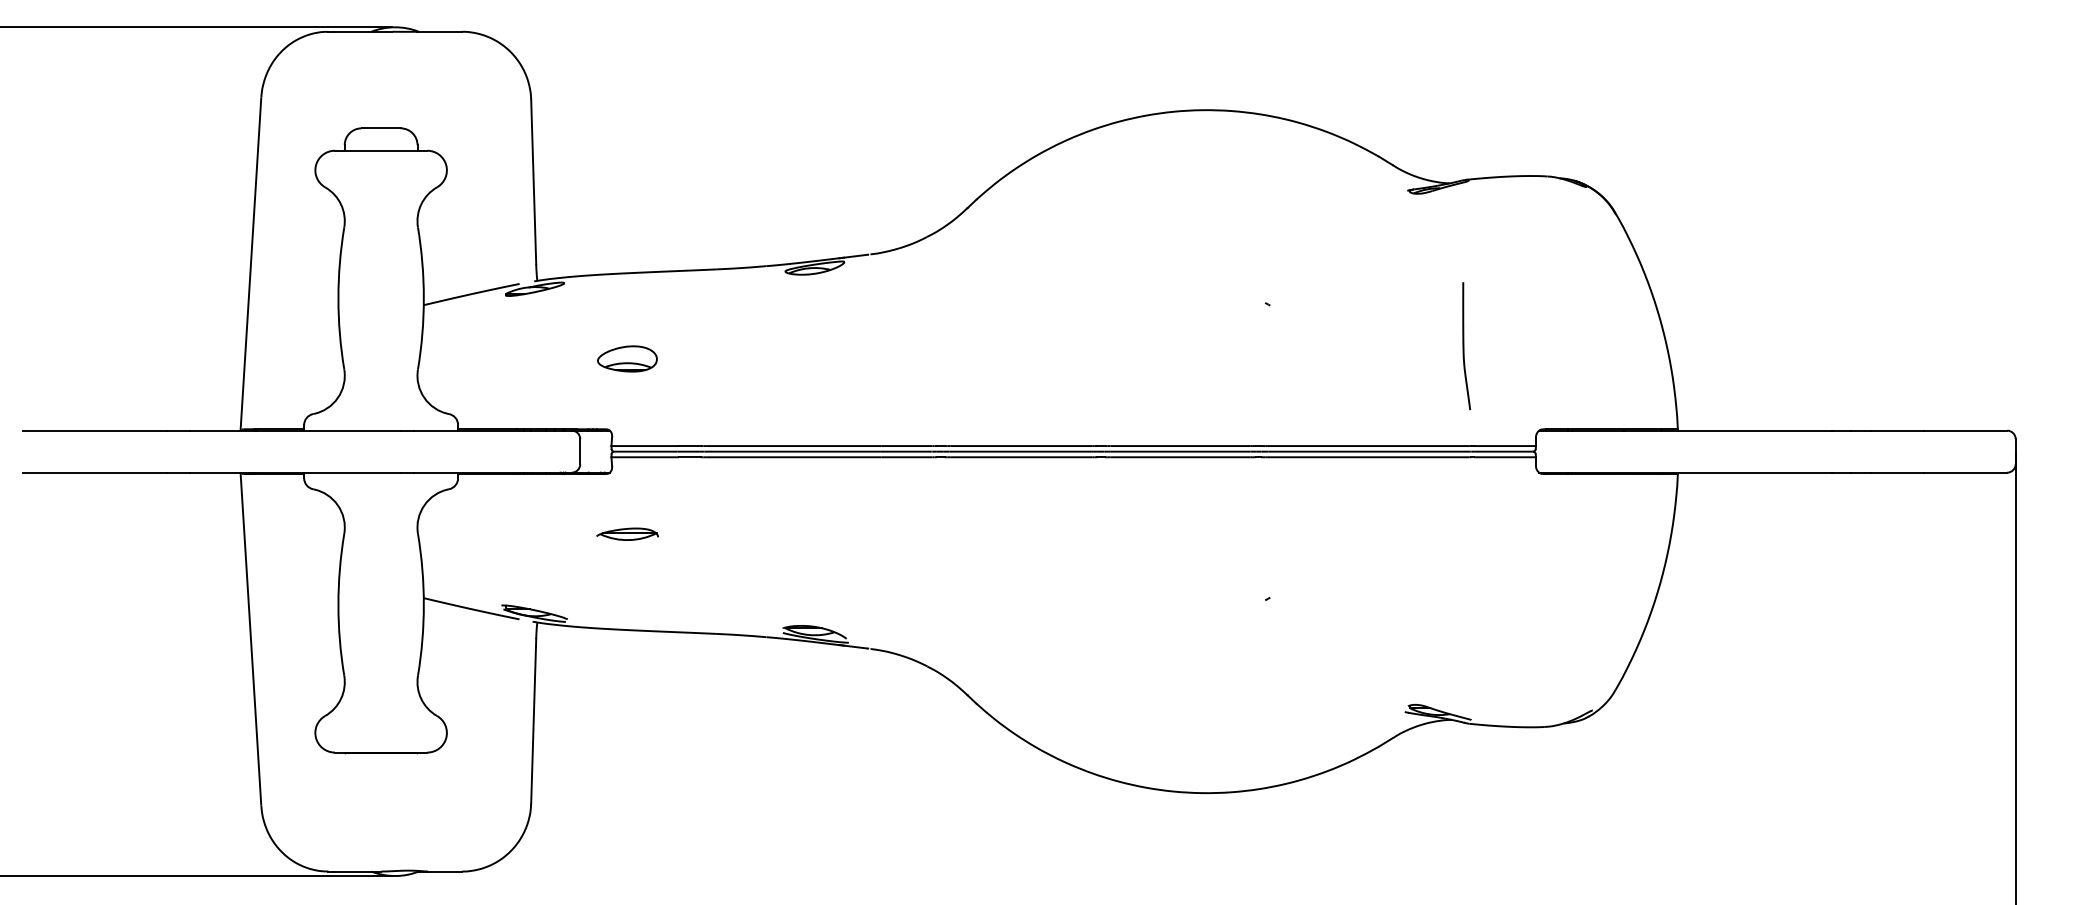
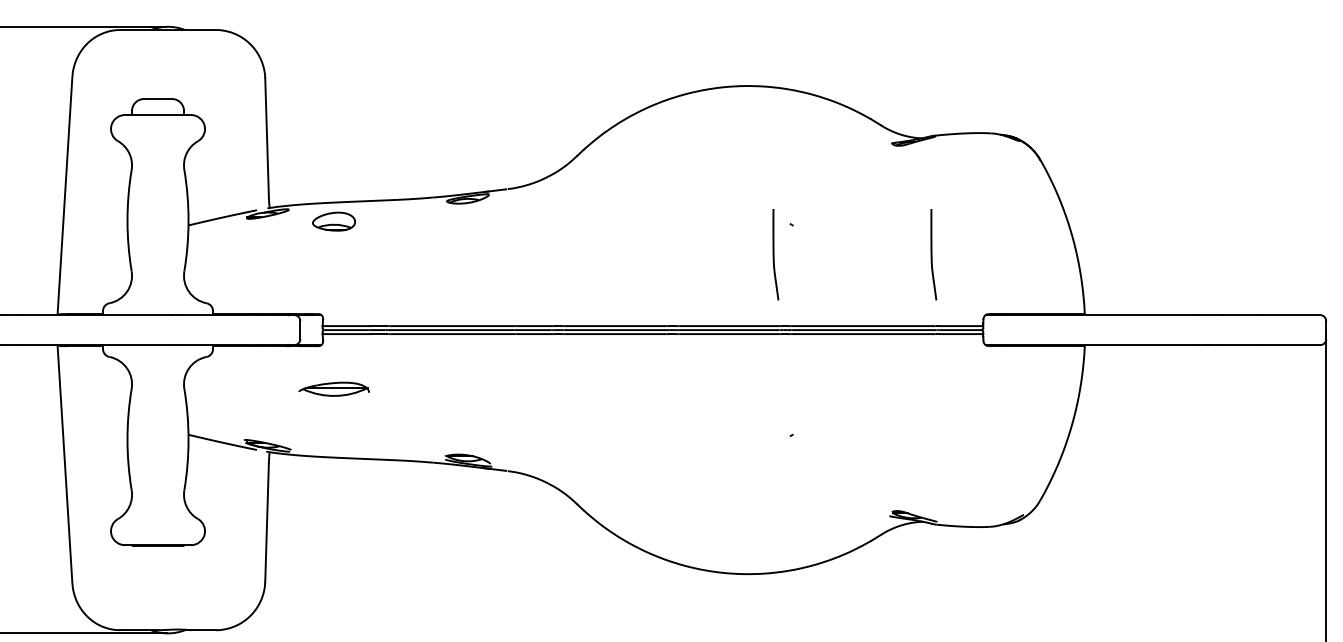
curve: (1243, 346) -> (774, 254), added
part: (627, 358) -> (334, 221), moved
part: (627, 533) -> (334, 388), size x1.6

